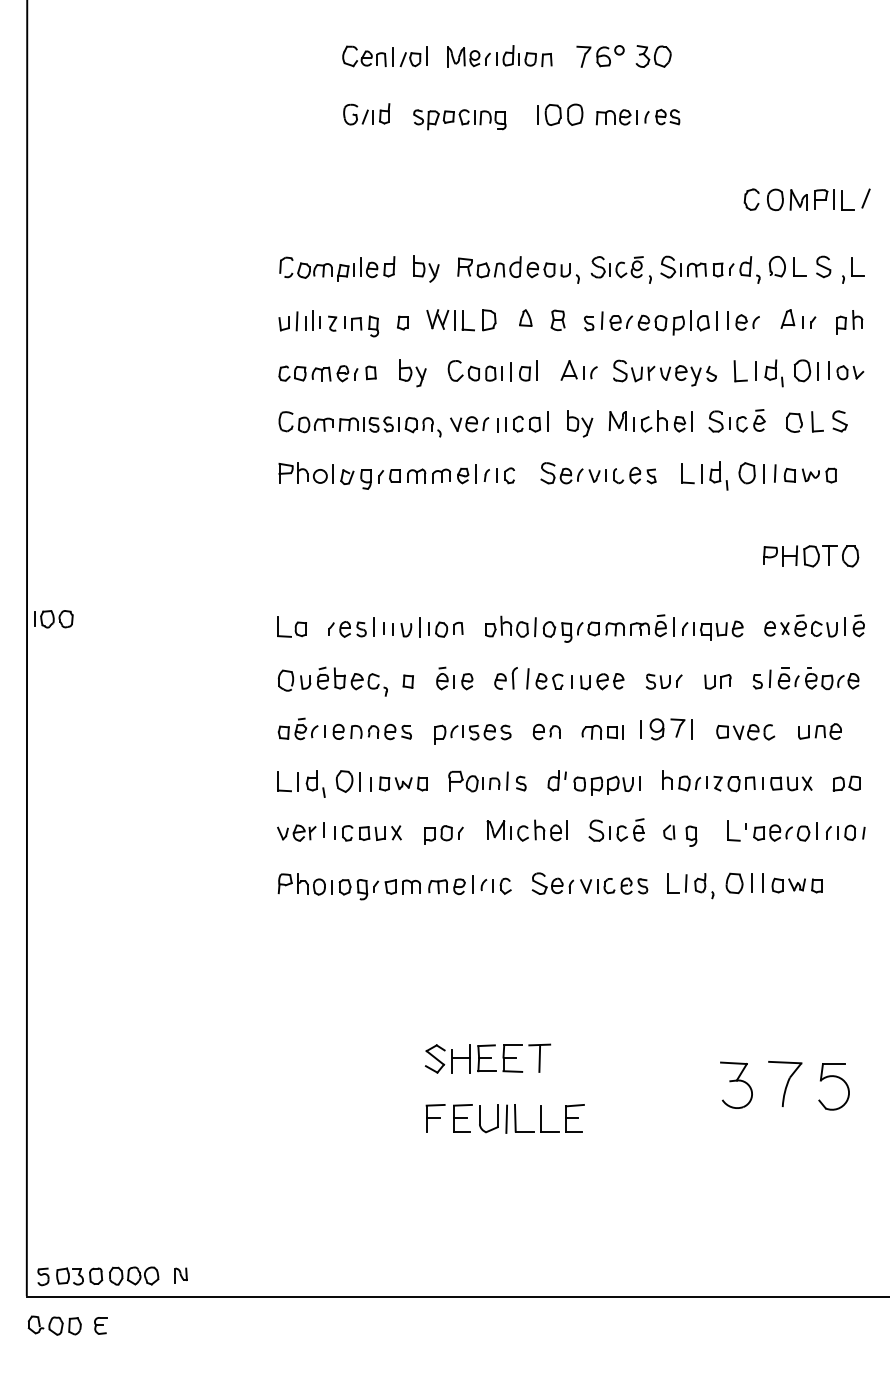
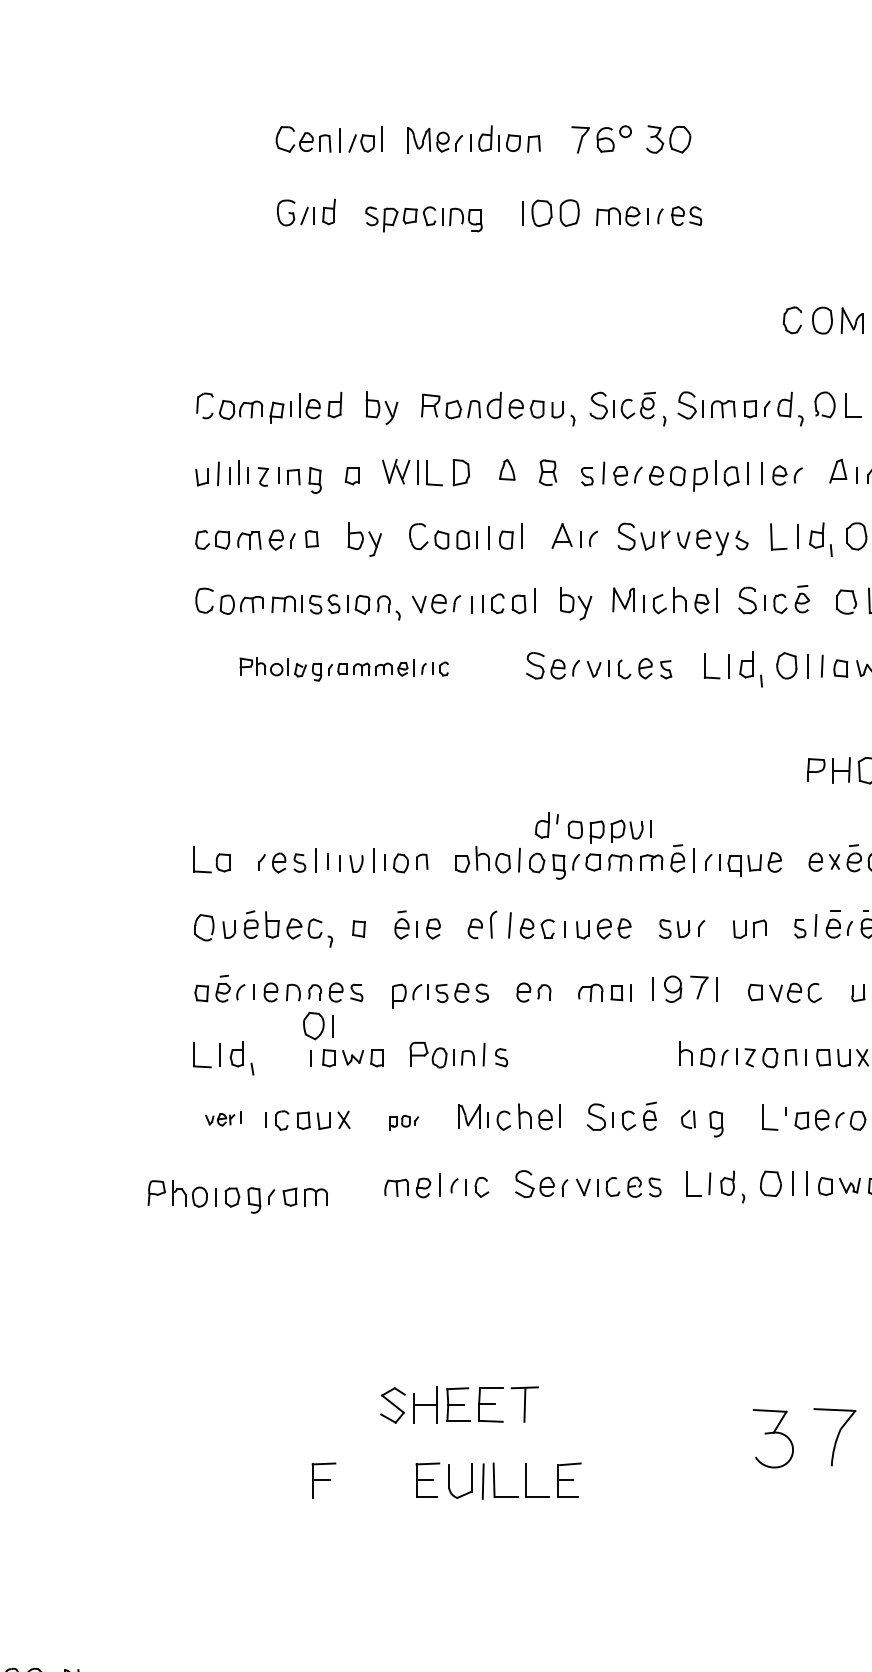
part: (396, 475) -> (344, 668), size x0.7
part: (347, 781) -> (317, 1026), moved
part: (593, 782) -> (592, 827), moved
part: (300, 831) -> (222, 1118), size x0.6
part: (443, 834) -> (403, 1121), size x0.6
part: (348, 886) -> (236, 1196), moved
part: (435, 1118) -> (323, 1480), moved

